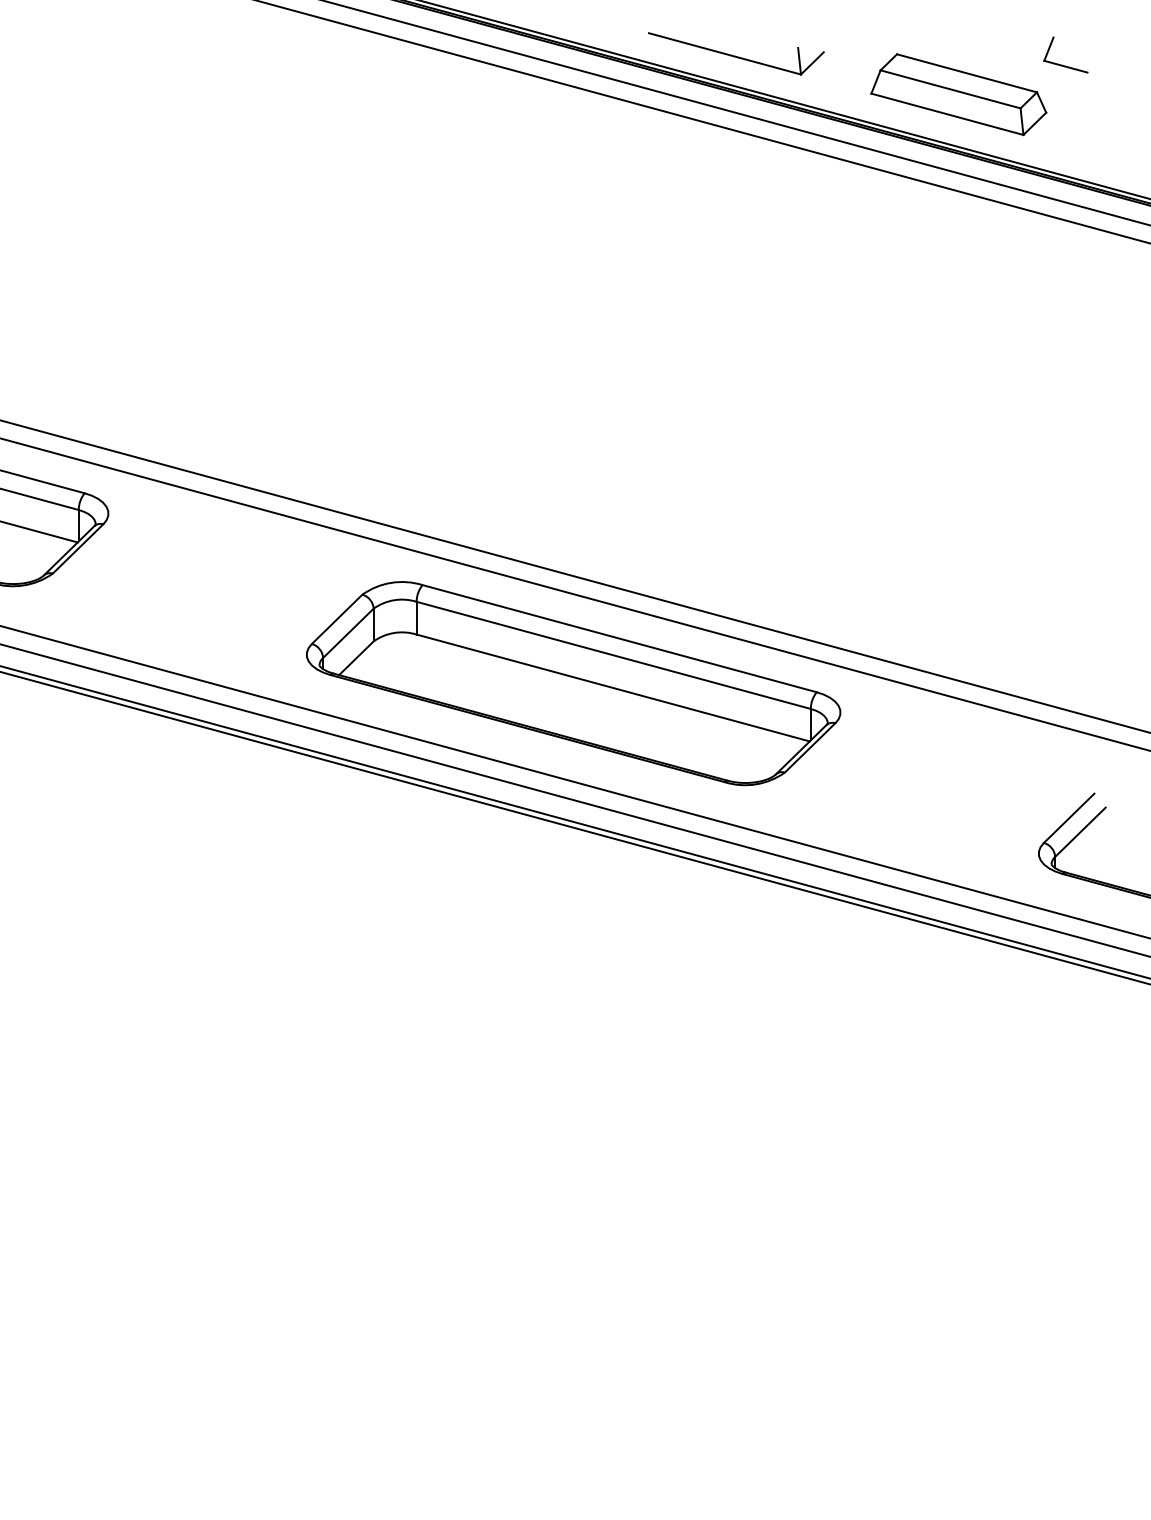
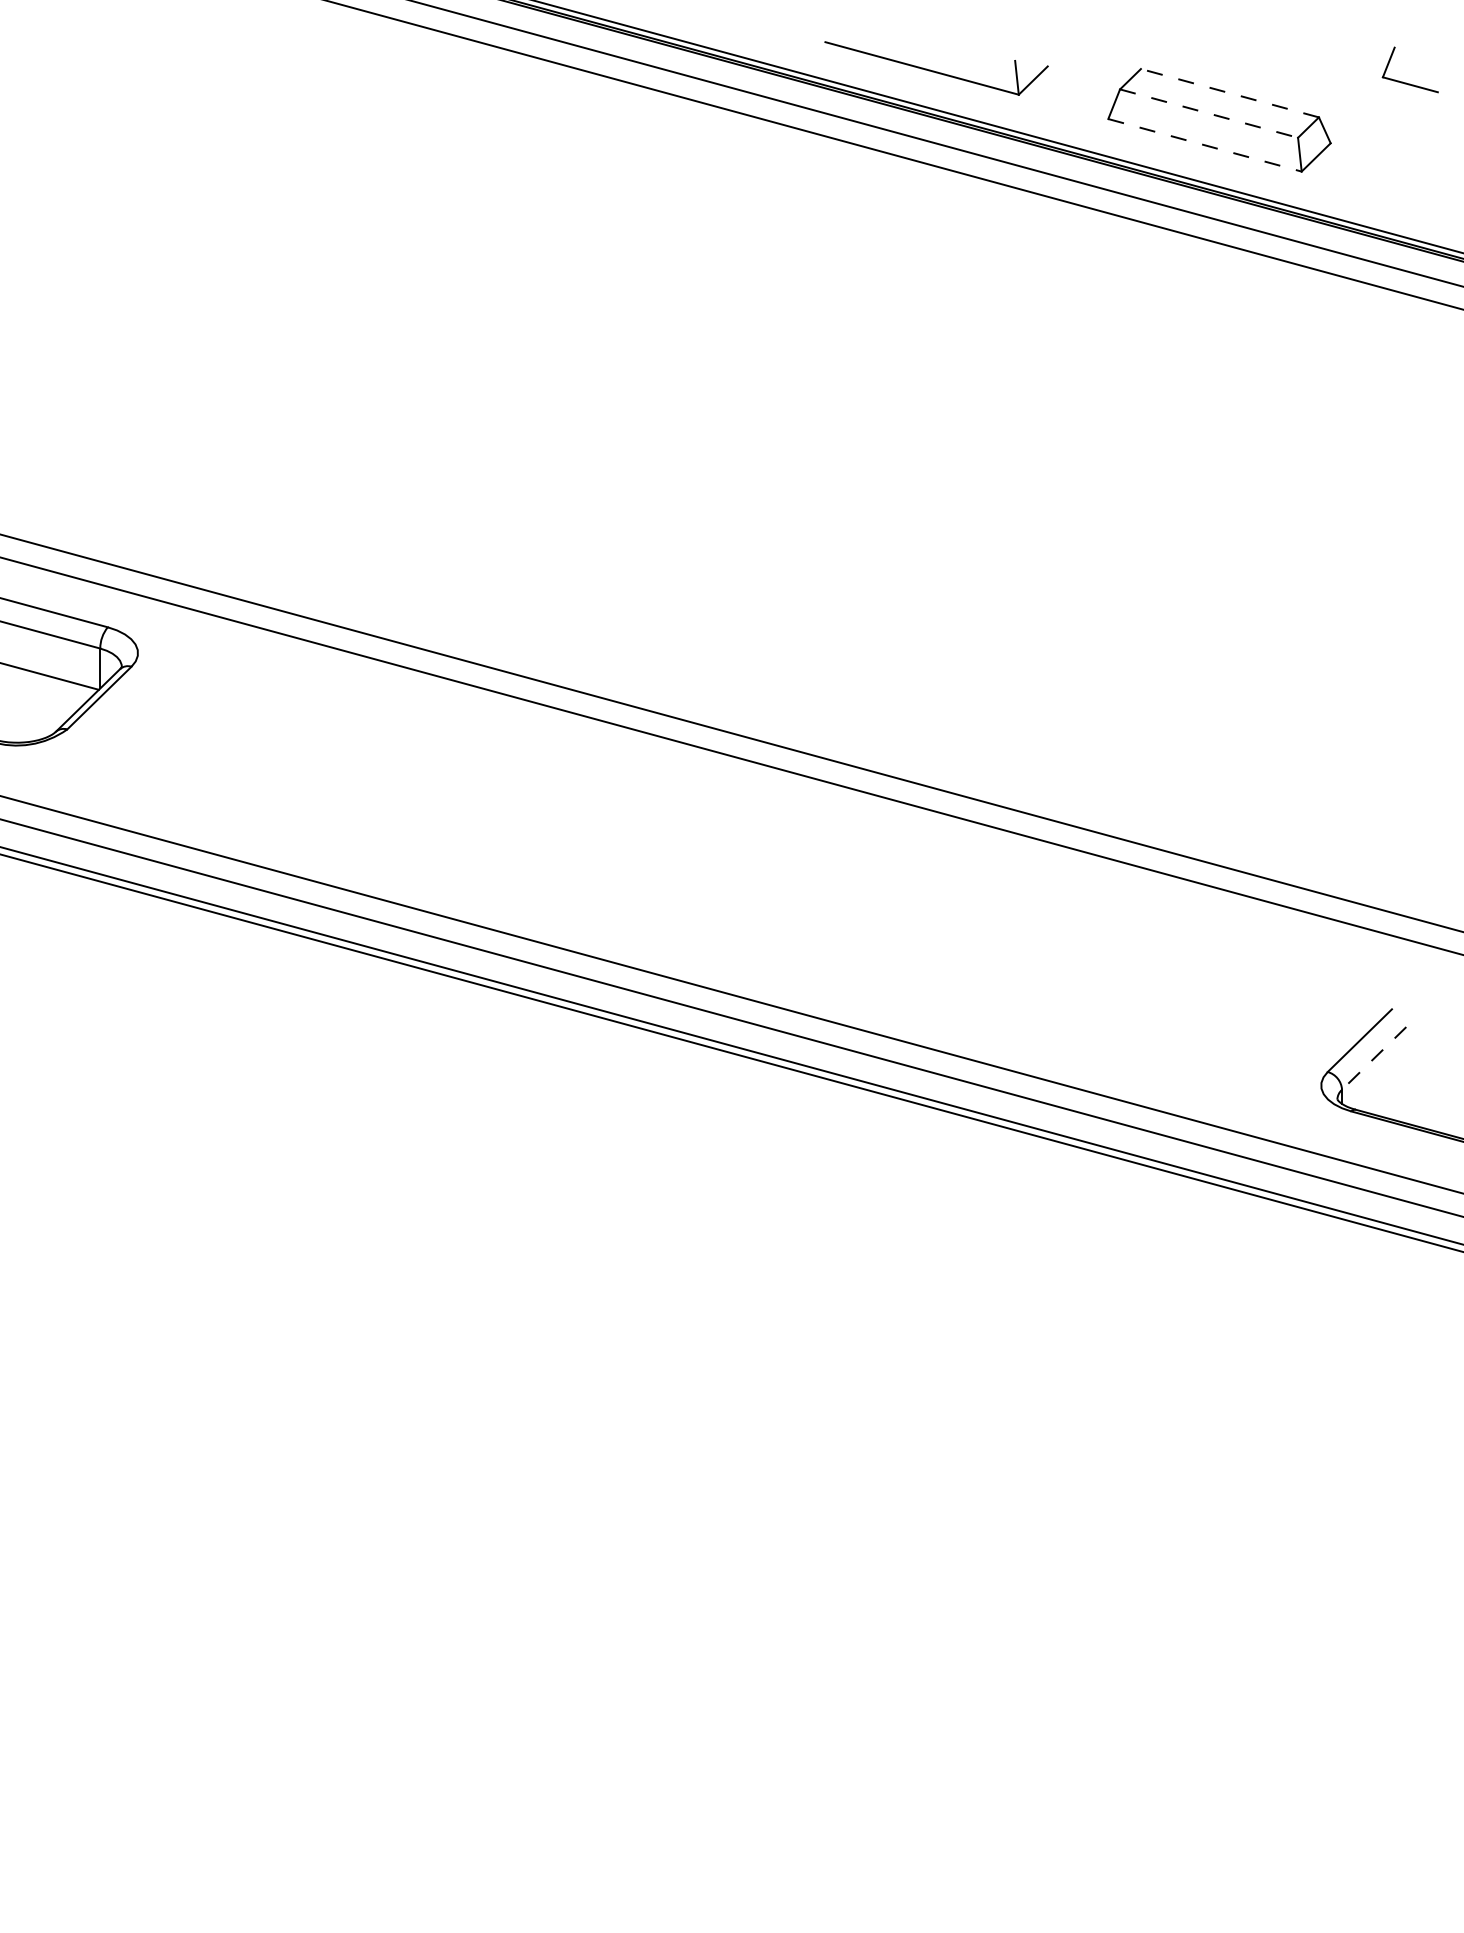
part: (1062, 64) -> (1406, 81), moved
line: (967, 73) -> (1230, 93), solid -> dashed
line: (950, 89) -> (1208, 113), solid -> dashed
line: (947, 114) -> (1205, 145), solid -> dashed
part: (573, 683) -> (729, 869), removed
line: (1080, 832) -> (1374, 1058), solid -> dashed

